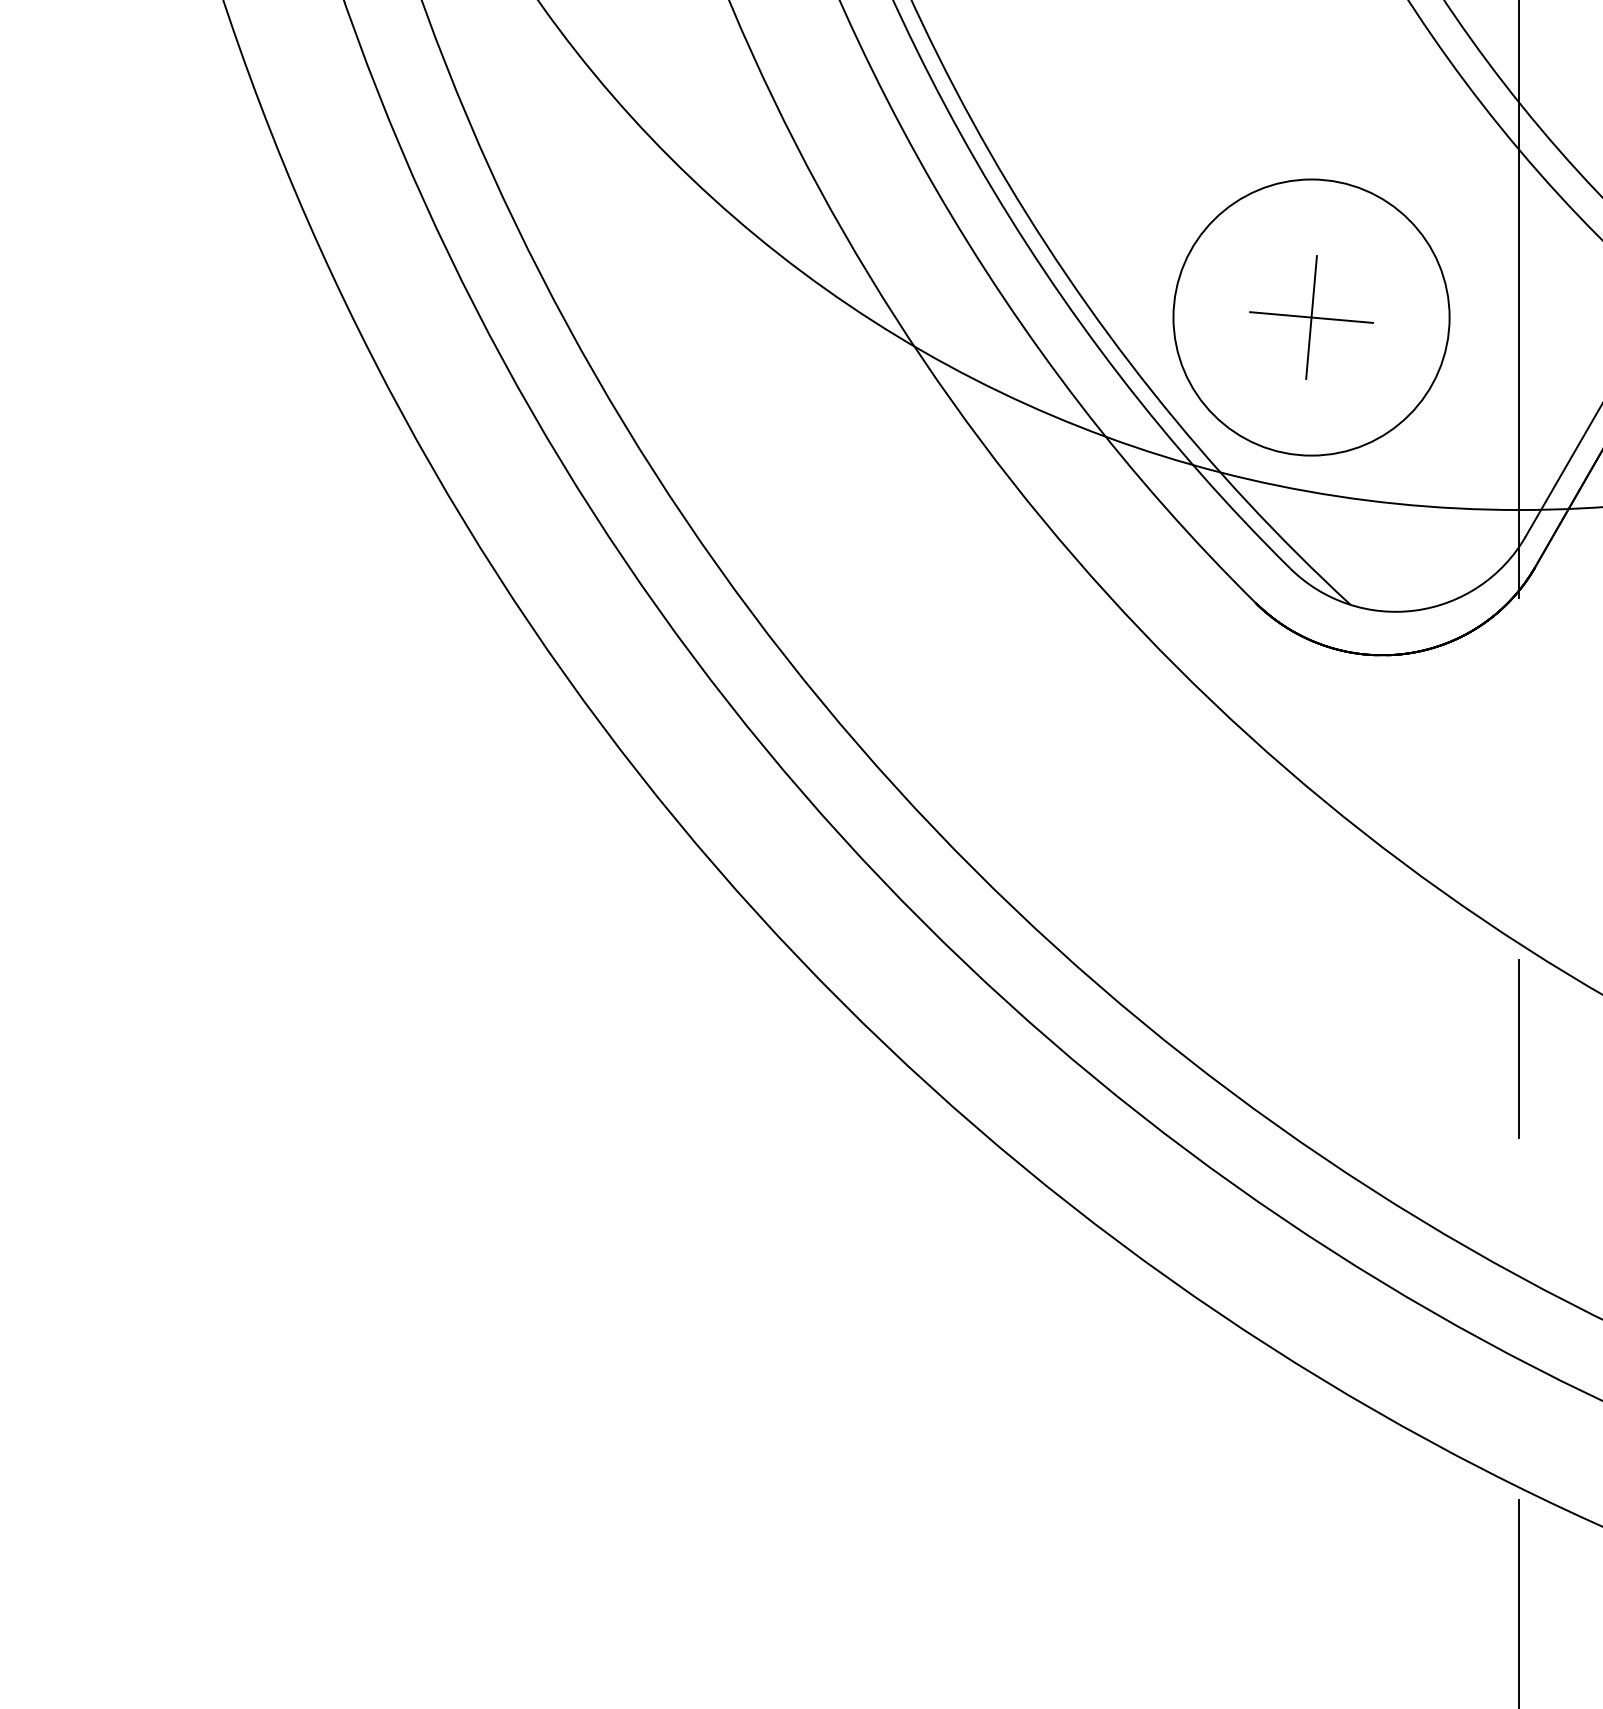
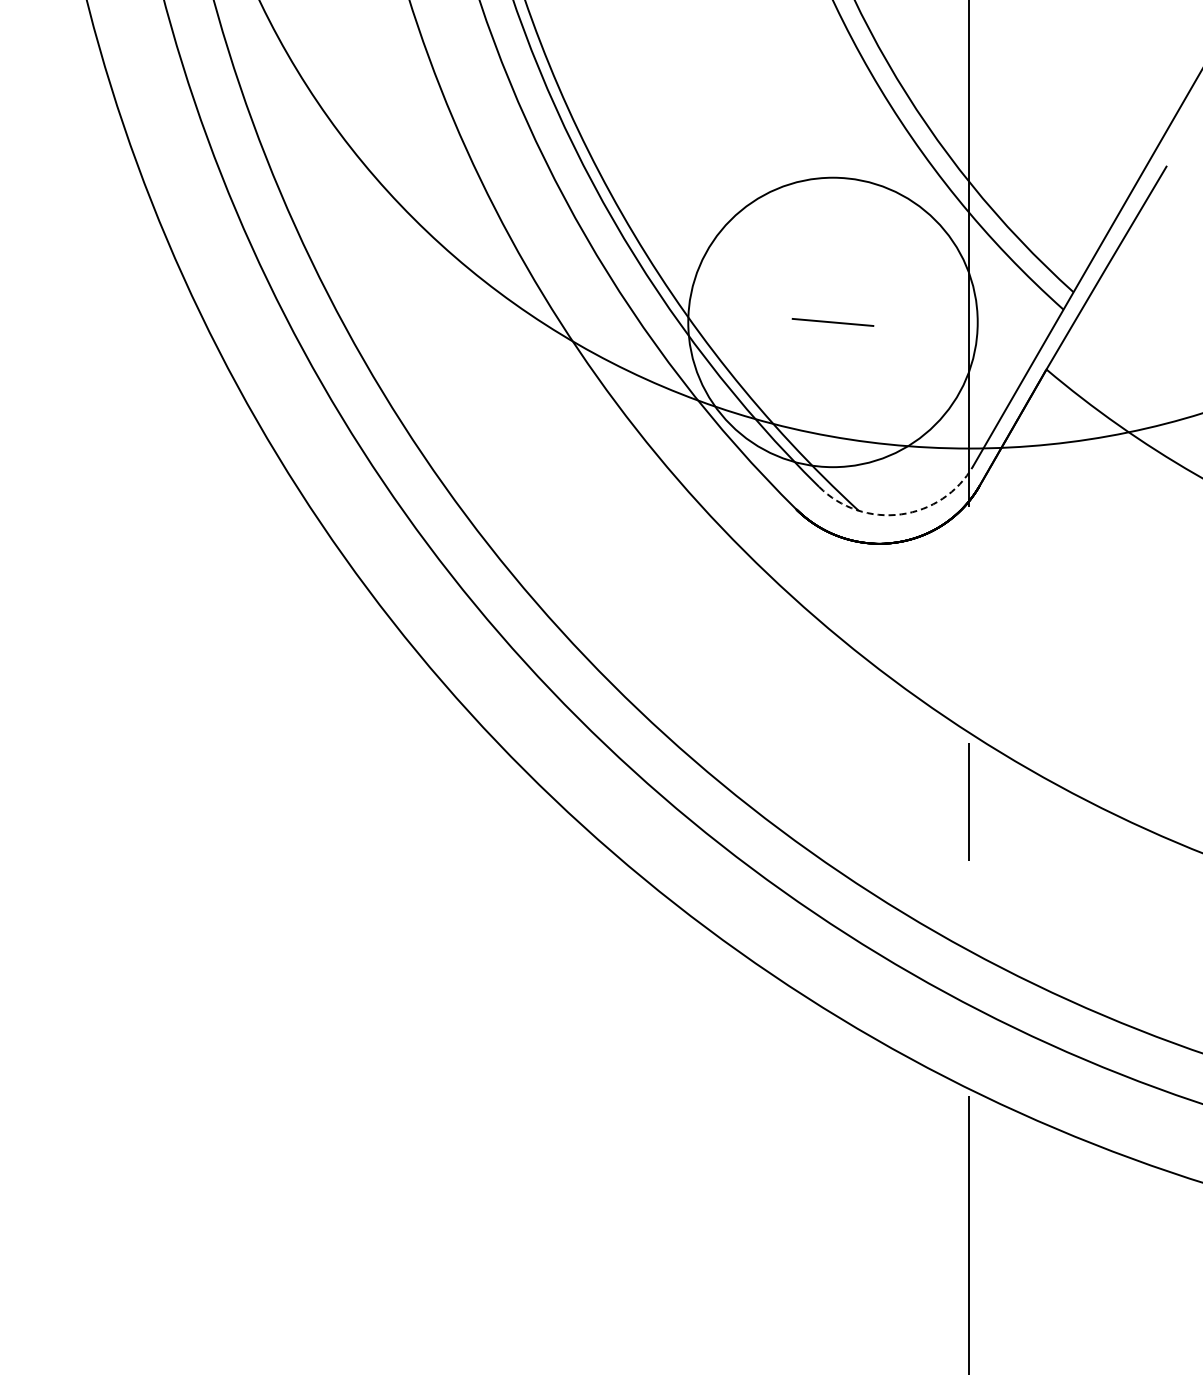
circle: (1310, 317) -> (832, 322), size x1.6
line: (1310, 317) -> (832, 322), removed
arc: (1416, 610) -> (901, 514), solid -> dashed

